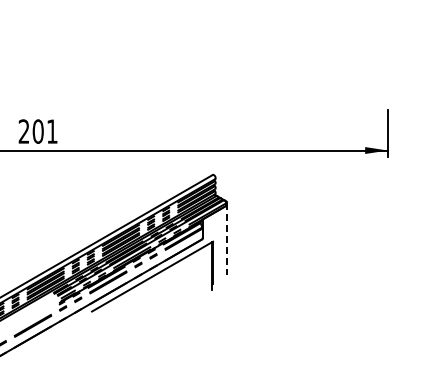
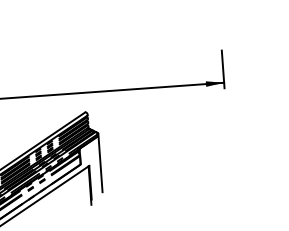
line: (227, 239) -> (100, 163), dashed -> solid

